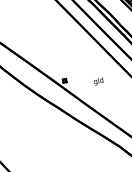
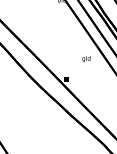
text: (98, 81) -> (86, 59), moved

